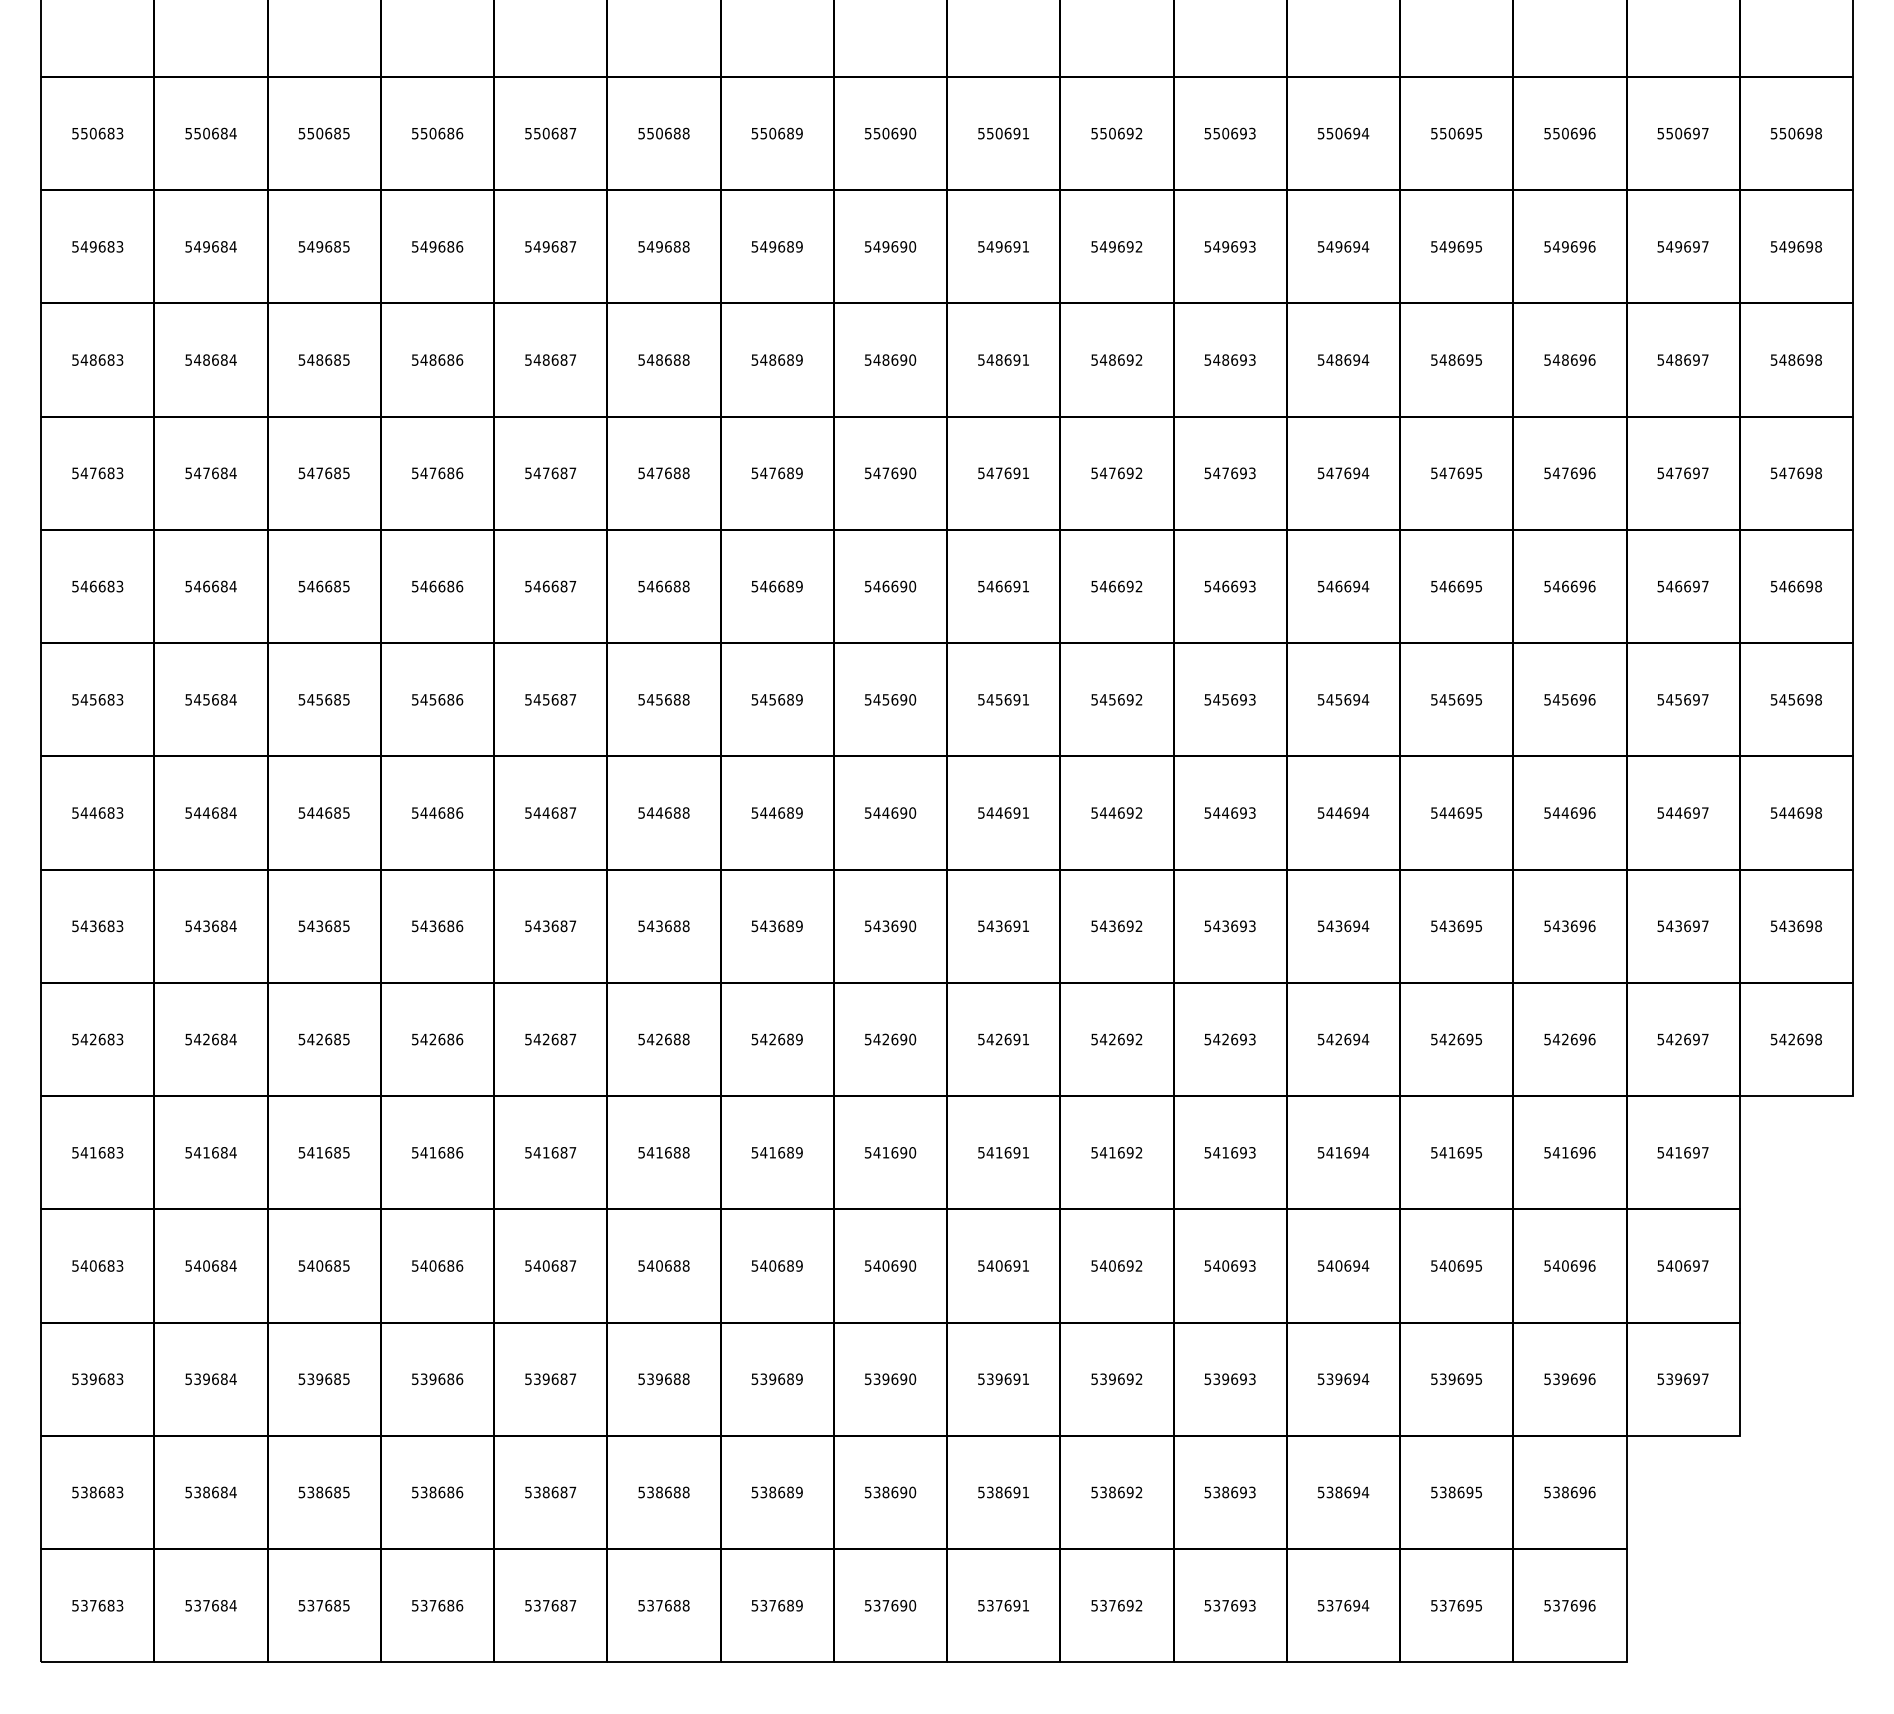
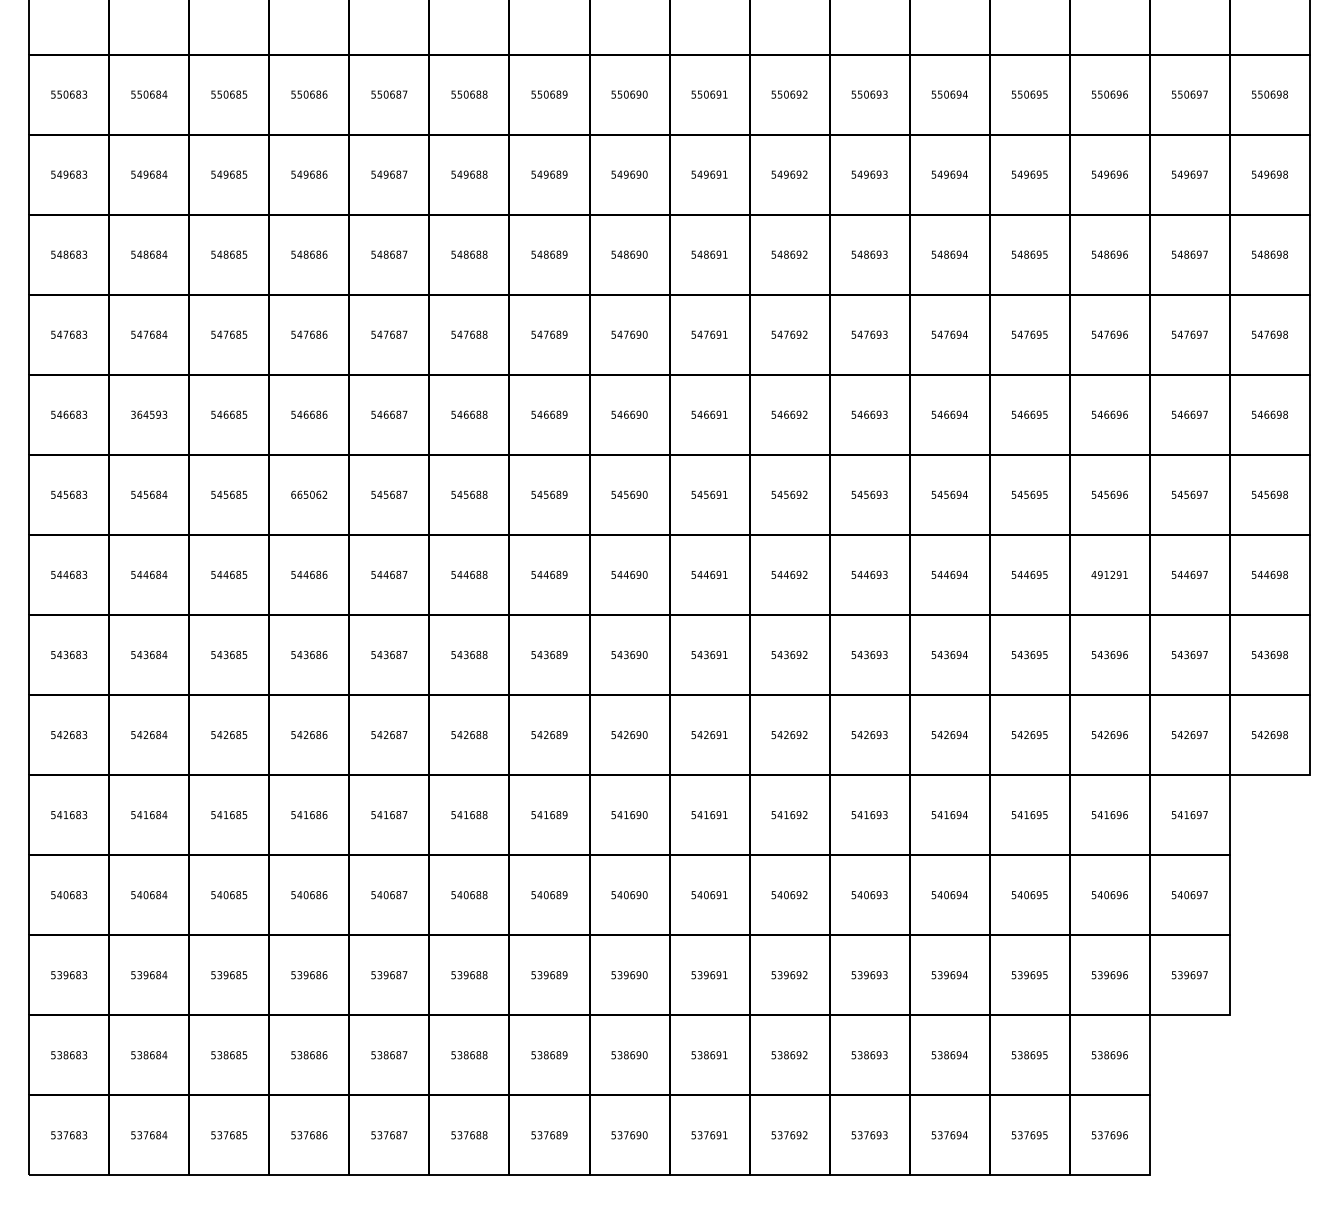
text: (210, 586) -> (148, 414), 546684 -> 364593
text: (437, 699) -> (309, 494), 545686 -> 665062
text: (1569, 812) -> (1109, 574), 544696 -> 491291

